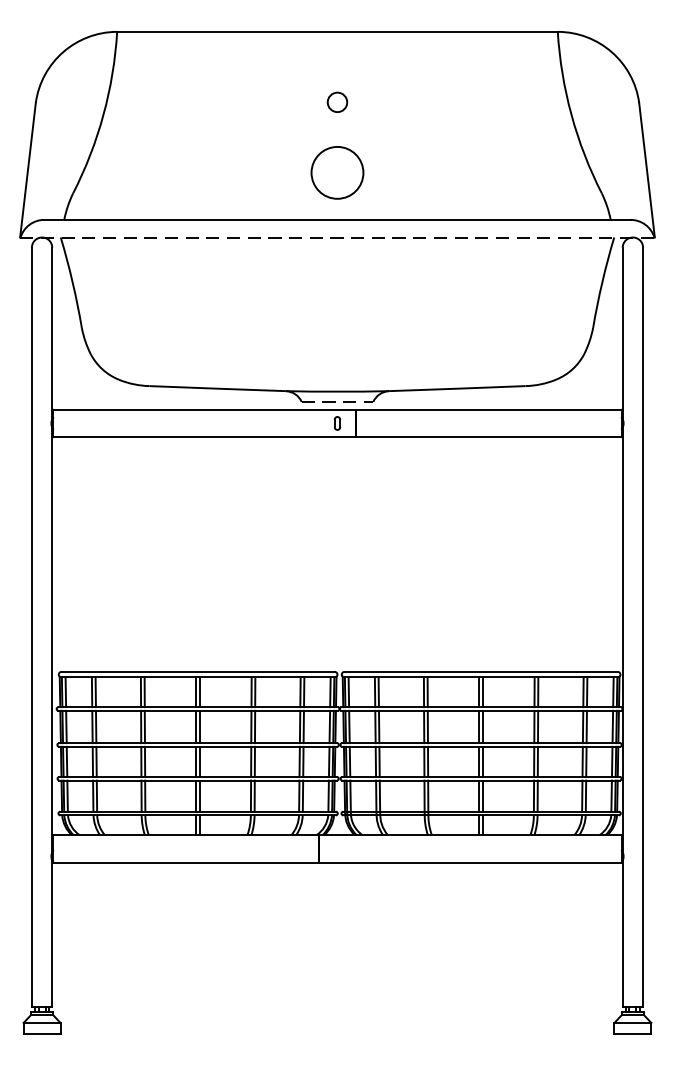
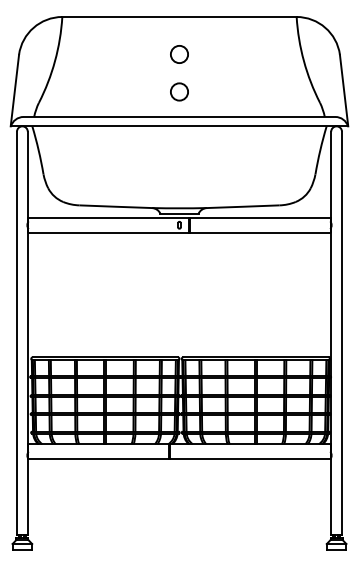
circle: (337, 102) -> (179, 54), size x1.67
circle: (337, 171) -> (179, 91), size x0.62
line: (337, 237) -> (179, 126), dashed -> solid
line: (337, 401) -> (179, 213), dashed -> solid

